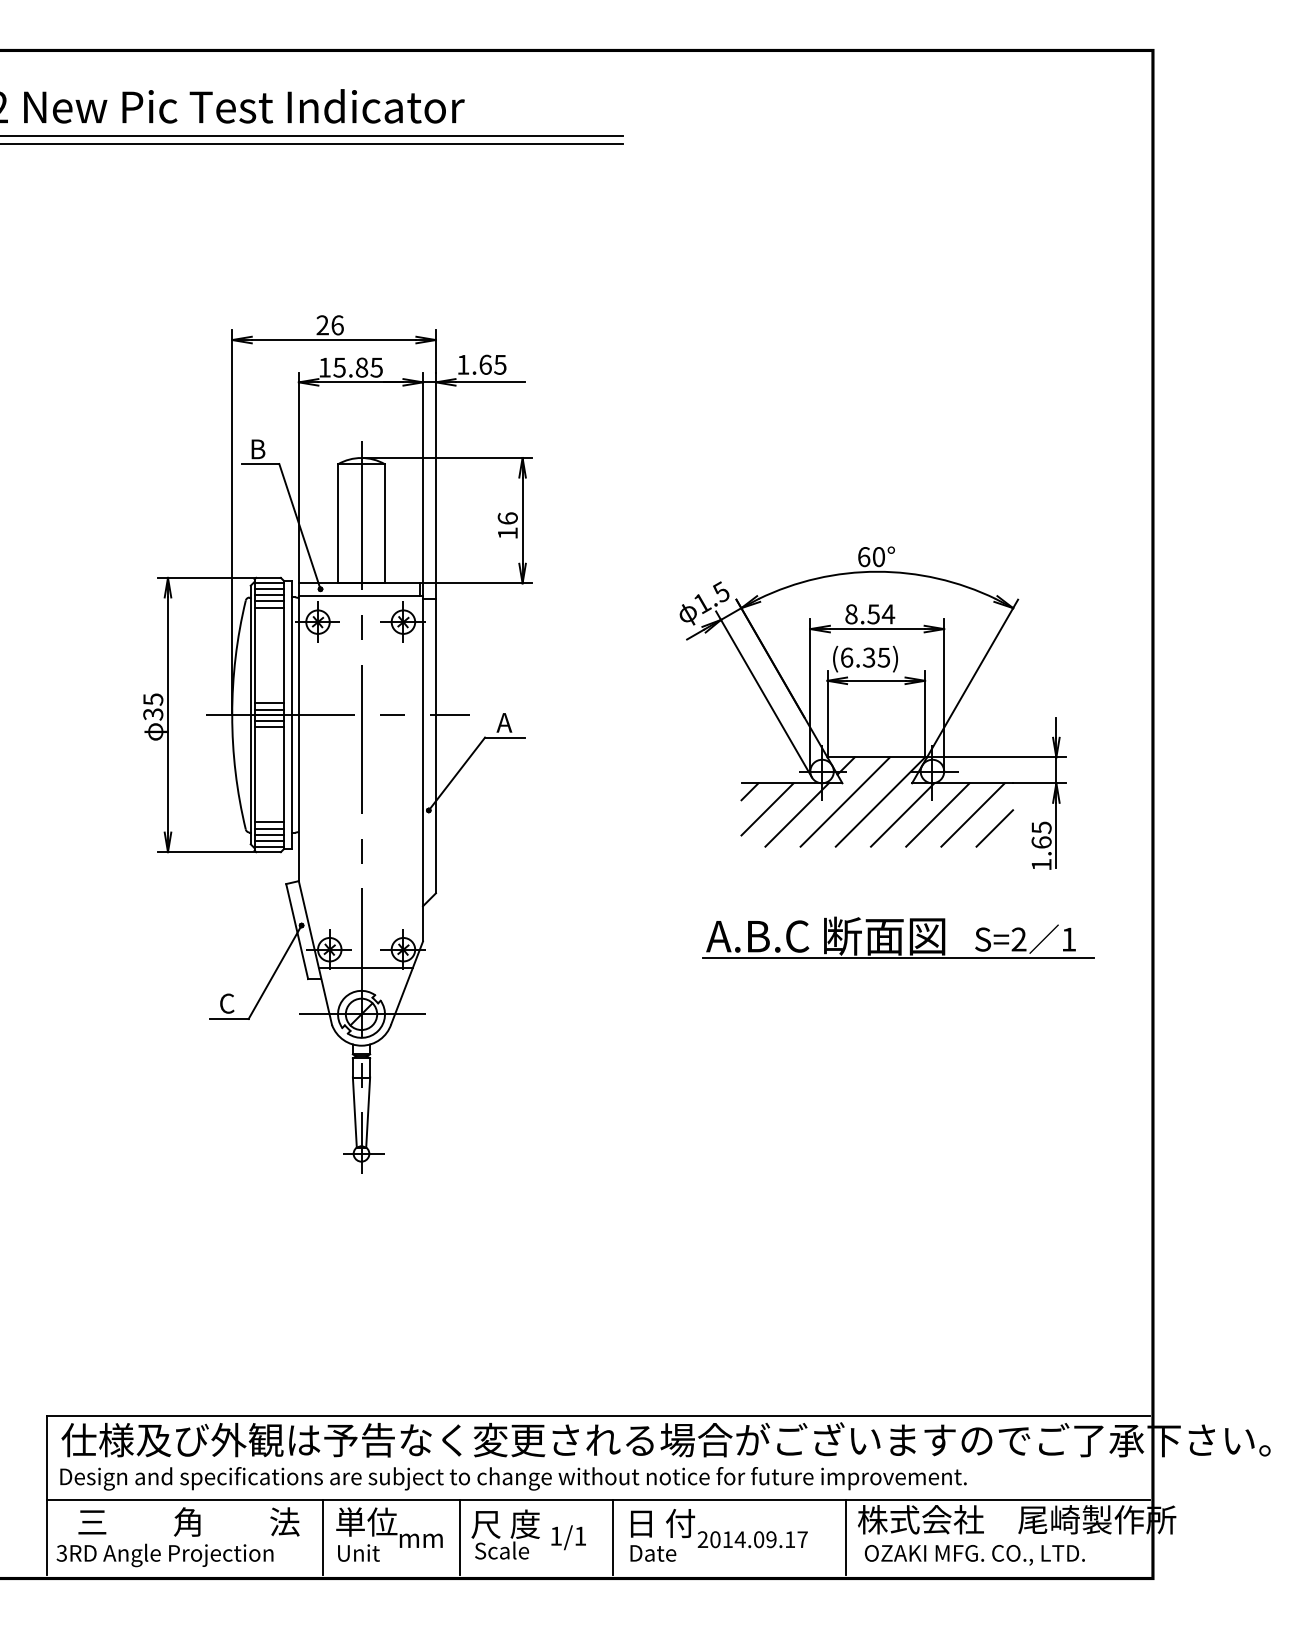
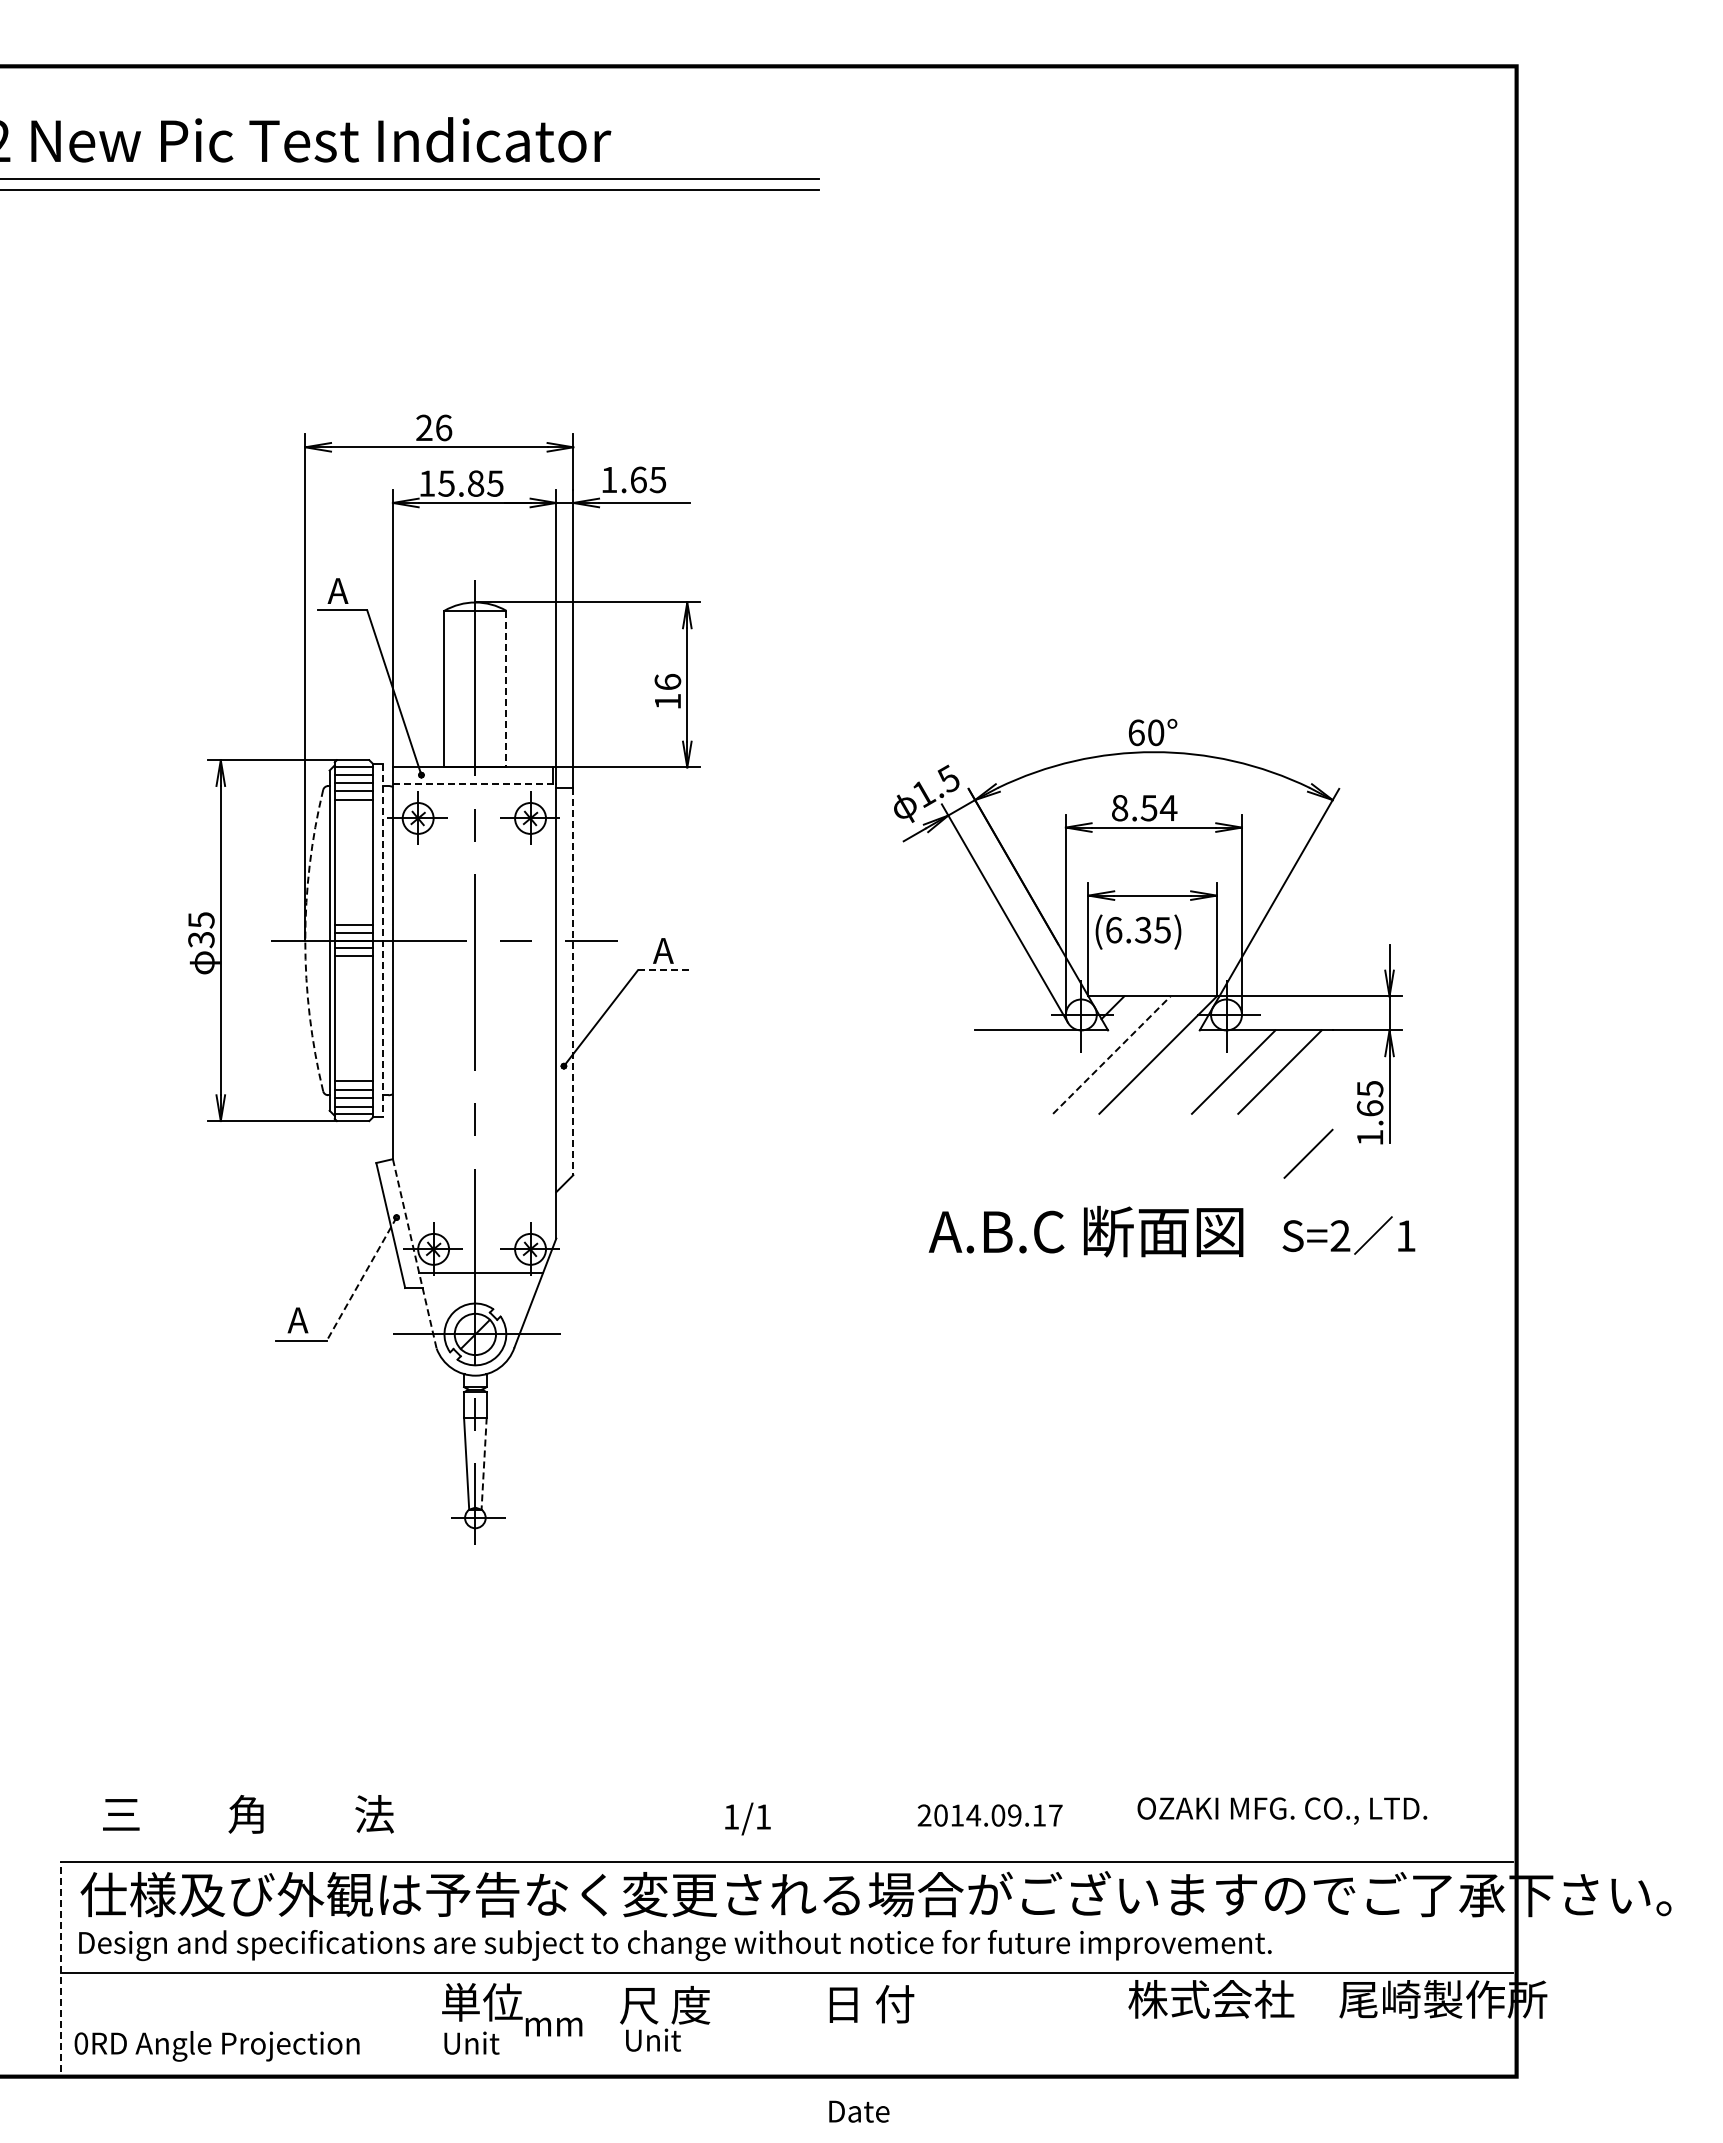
text: (256, 448) -> (337, 590), B -> A
line: (385, 524) -> (506, 689), solid -> dashed
line: (360, 596) -> (474, 784), solid -> dashed
text: (865, 658) -> (1138, 931), moved
arc: (232, 714) -> (305, 940), solid -> dashed
line: (291, 714) -> (383, 940), solid -> dashed
line: (504, 737) -> (663, 970), solid -> dashed
line: (436, 746) -> (573, 981), solid -> dashed
line: (750, 791) -> (986, 1041), removed
line: (845, 801) -> (1112, 1054), solid -> dashed
line: (767, 809) -> (1009, 1064), removed
line: (797, 814) -> (1048, 1071), removed
line: (902, 814) -> (1187, 1071), removed
line: (994, 828) -> (1308, 1153), moved
line: (315, 953) -> (414, 1254), solid -> dashed
line: (898, 957) -> (1181, 1259), removed
line: (274, 972) -> (361, 1279), solid -> dashed
text: (226, 1003) -> (297, 1320), C -> A
line: (368, 1113) -> (484, 1464), solid -> dashed
line: (46, 1494) -> (61, 1966), solid -> dashed
text: (189, 1522) -> (248, 1814), moved
line: (322, 1537) -> (424, 2022), removed
line: (460, 1537) -> (605, 2022), removed
text: (568, 1537) -> (747, 1818), moved
line: (613, 1537) -> (806, 2022), removed
line: (845, 1537) -> (1112, 2022), removed
text: (752, 1539) -> (989, 1815), moved
text: (501, 1550) -> (659, 2039), Scale -> Unit
text: (62, 1553) -> (81, 2043), 3RD -> 0RD
text: (653, 1553) -> (859, 2111), moved
text: (975, 1554) -> (1282, 1810), moved

